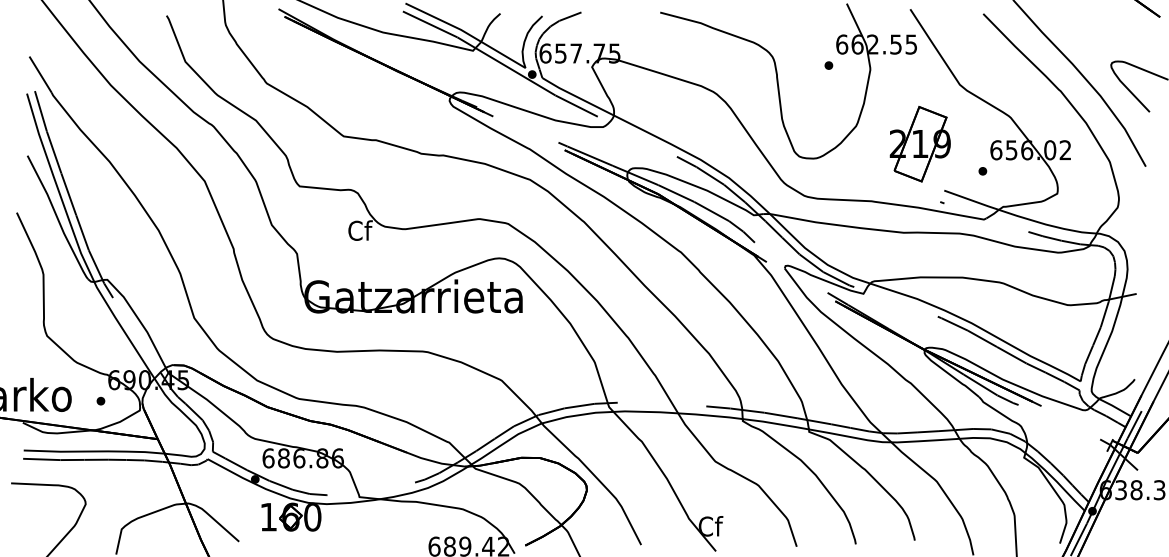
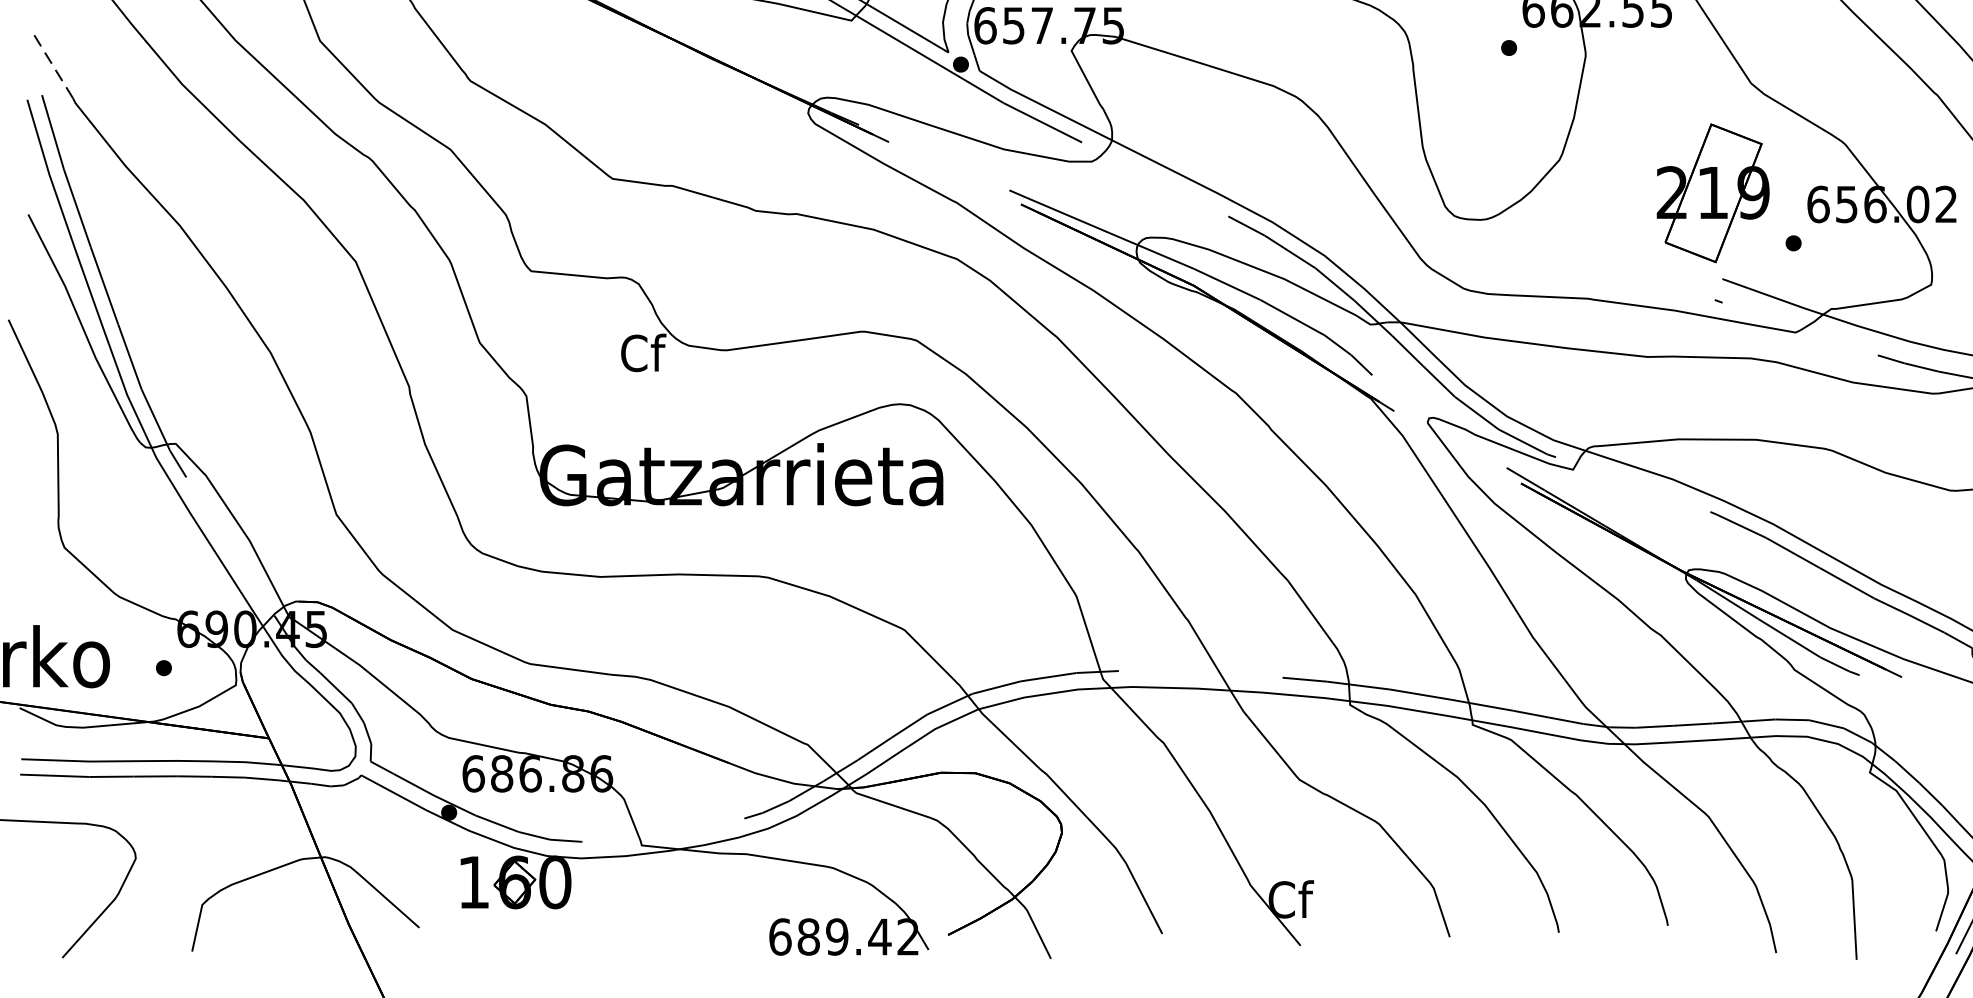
line: (40, 74) -> (52, 64), solid -> dashed
part: (919, 144) -> (1711, 193), moved

